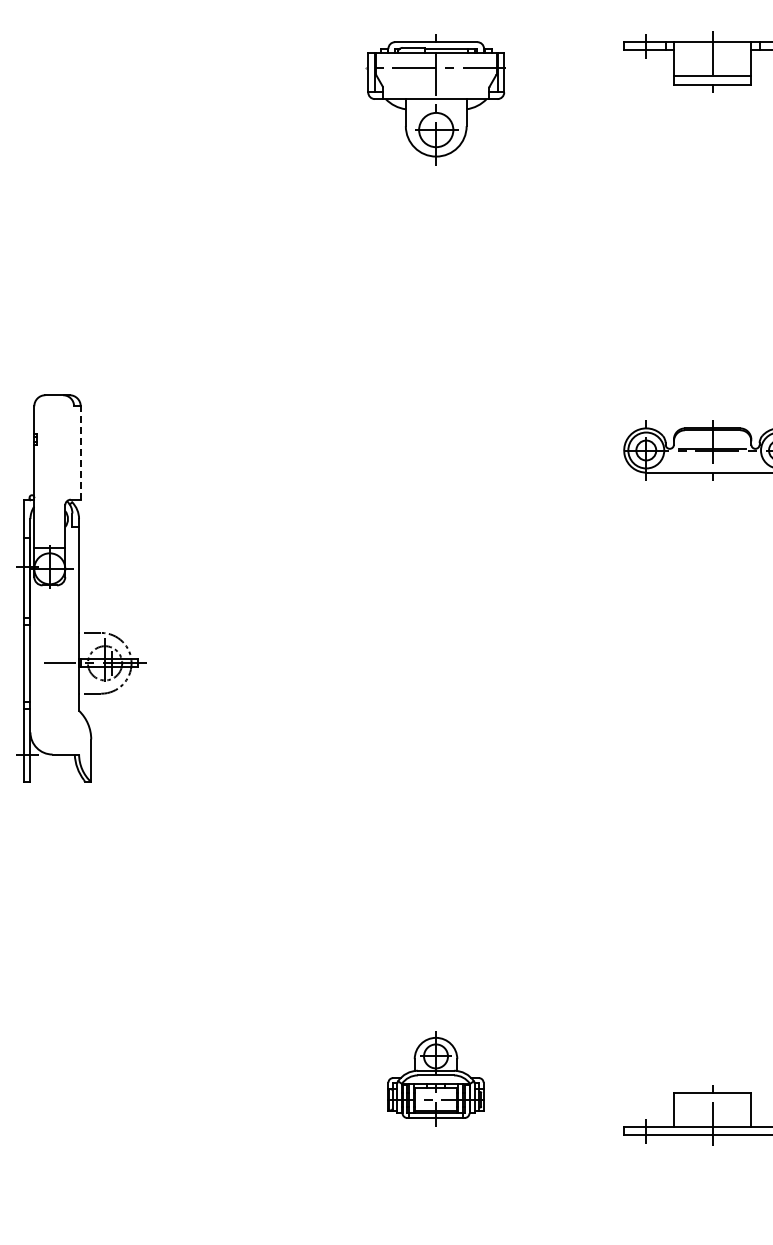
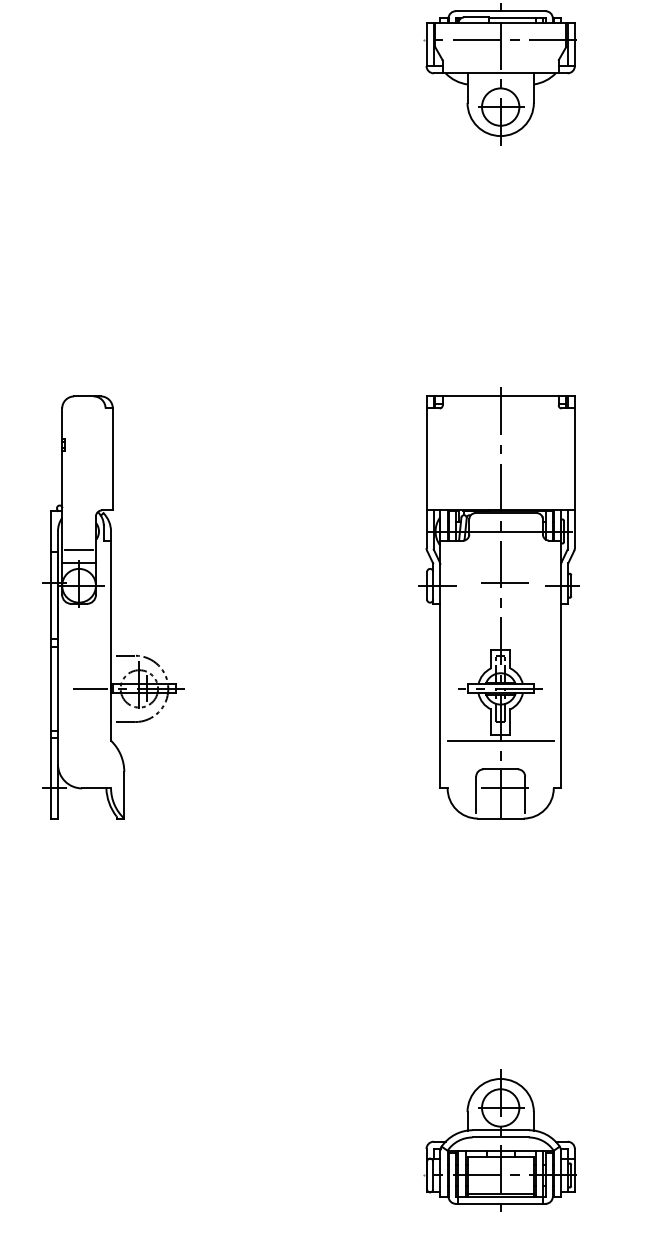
line: (80, 453) -> (112, 459), dashed -> solid
line: (49, 535) -> (78, 549), added
part: (434, 584) -> (498, 602), added
part: (435, 1077) -> (499, 1140), size x1.43

